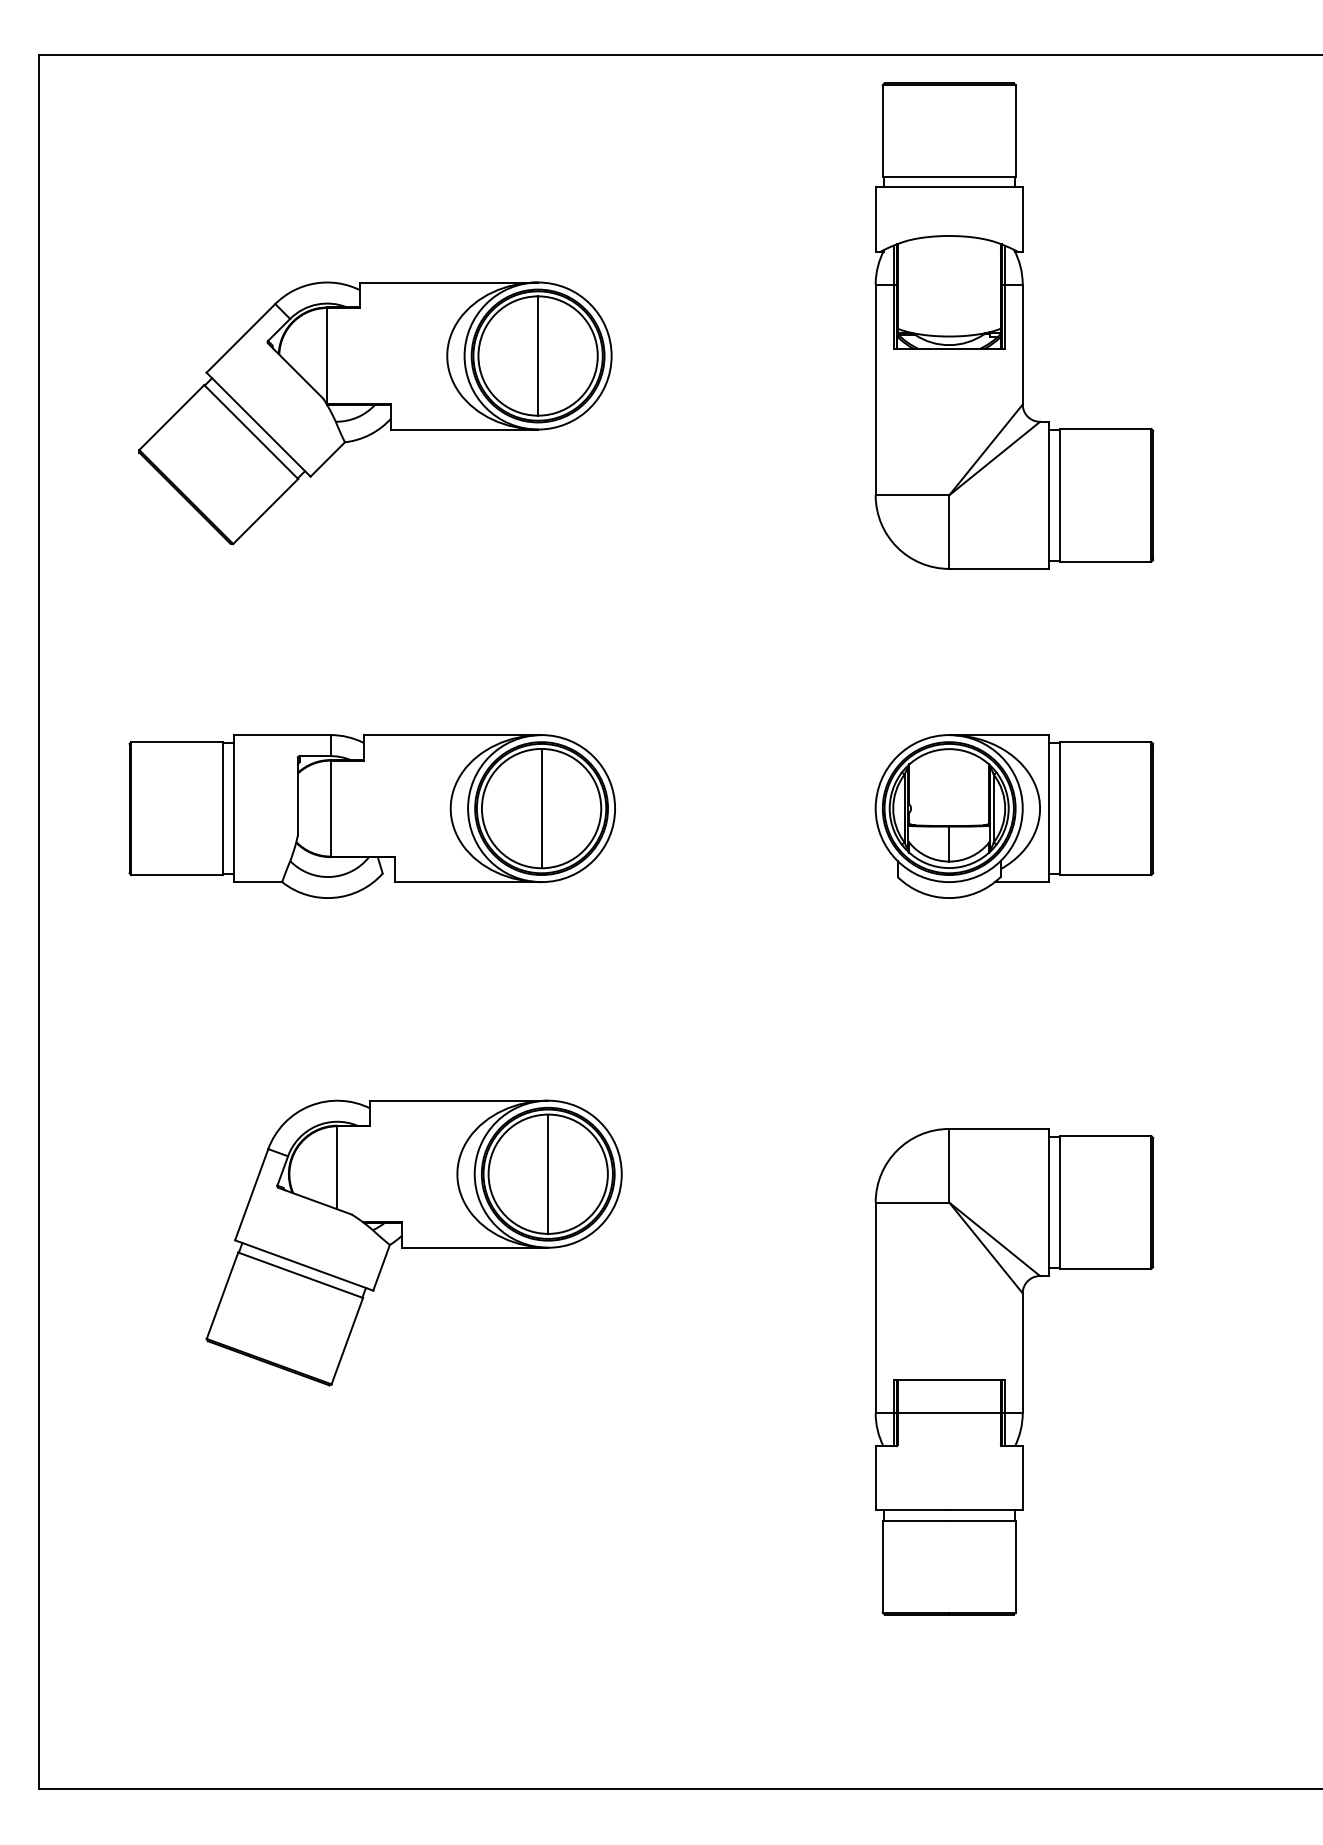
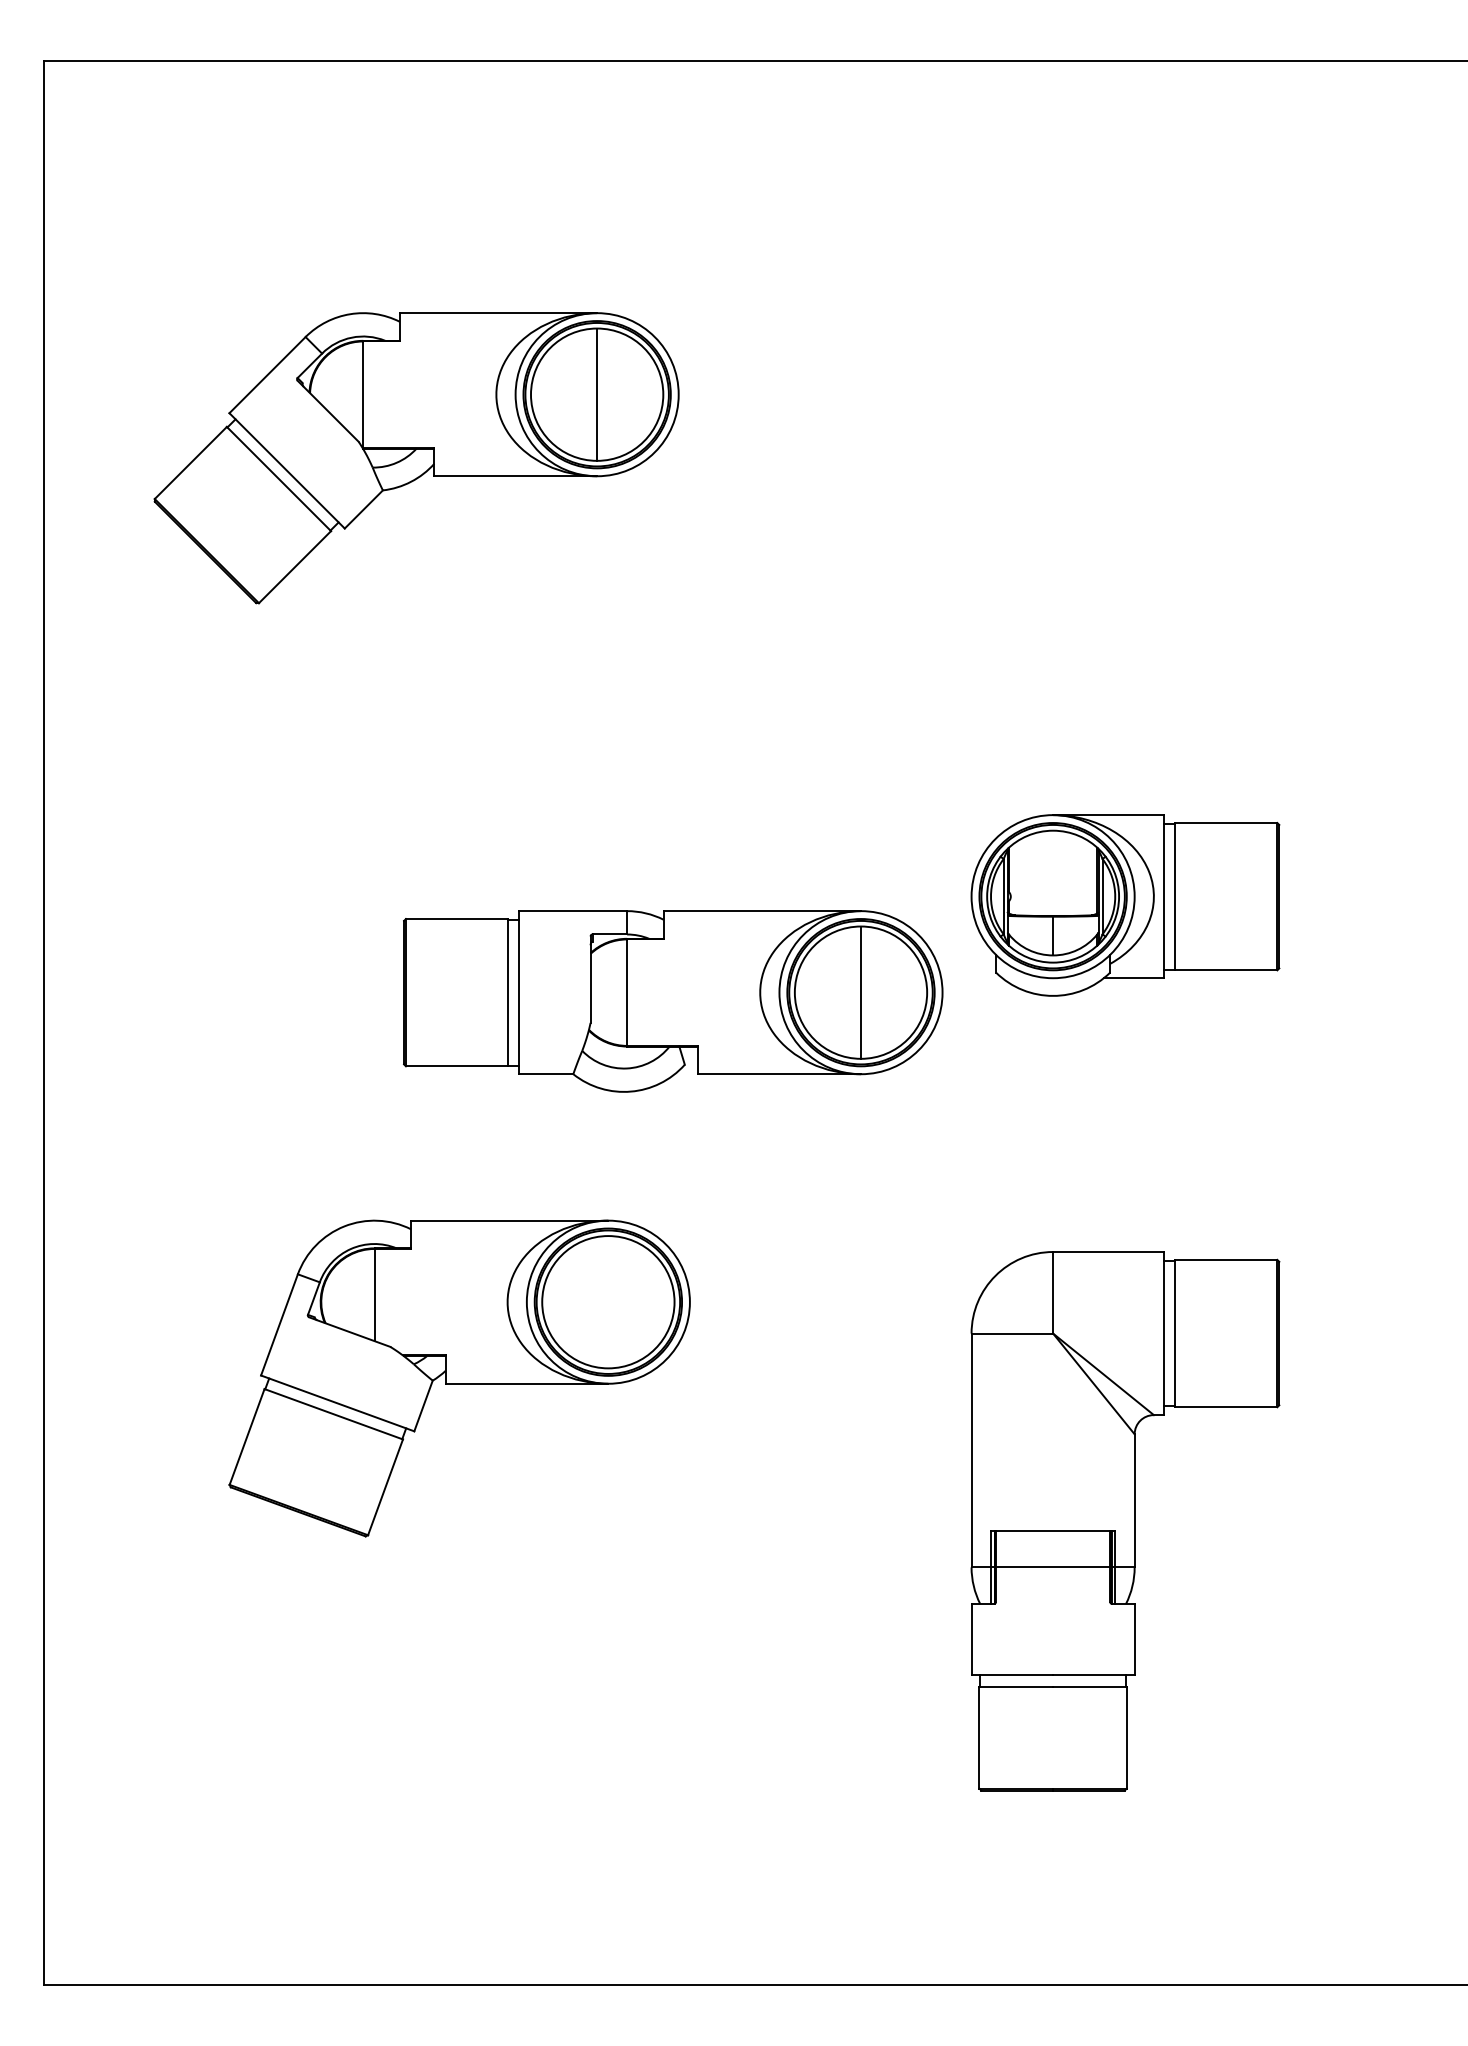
part: (1014, 326) -> (1125, 361), removed
part: (372, 816) -> (673, 1001), moved
line: (548, 1174) -> (608, 1302), removed

